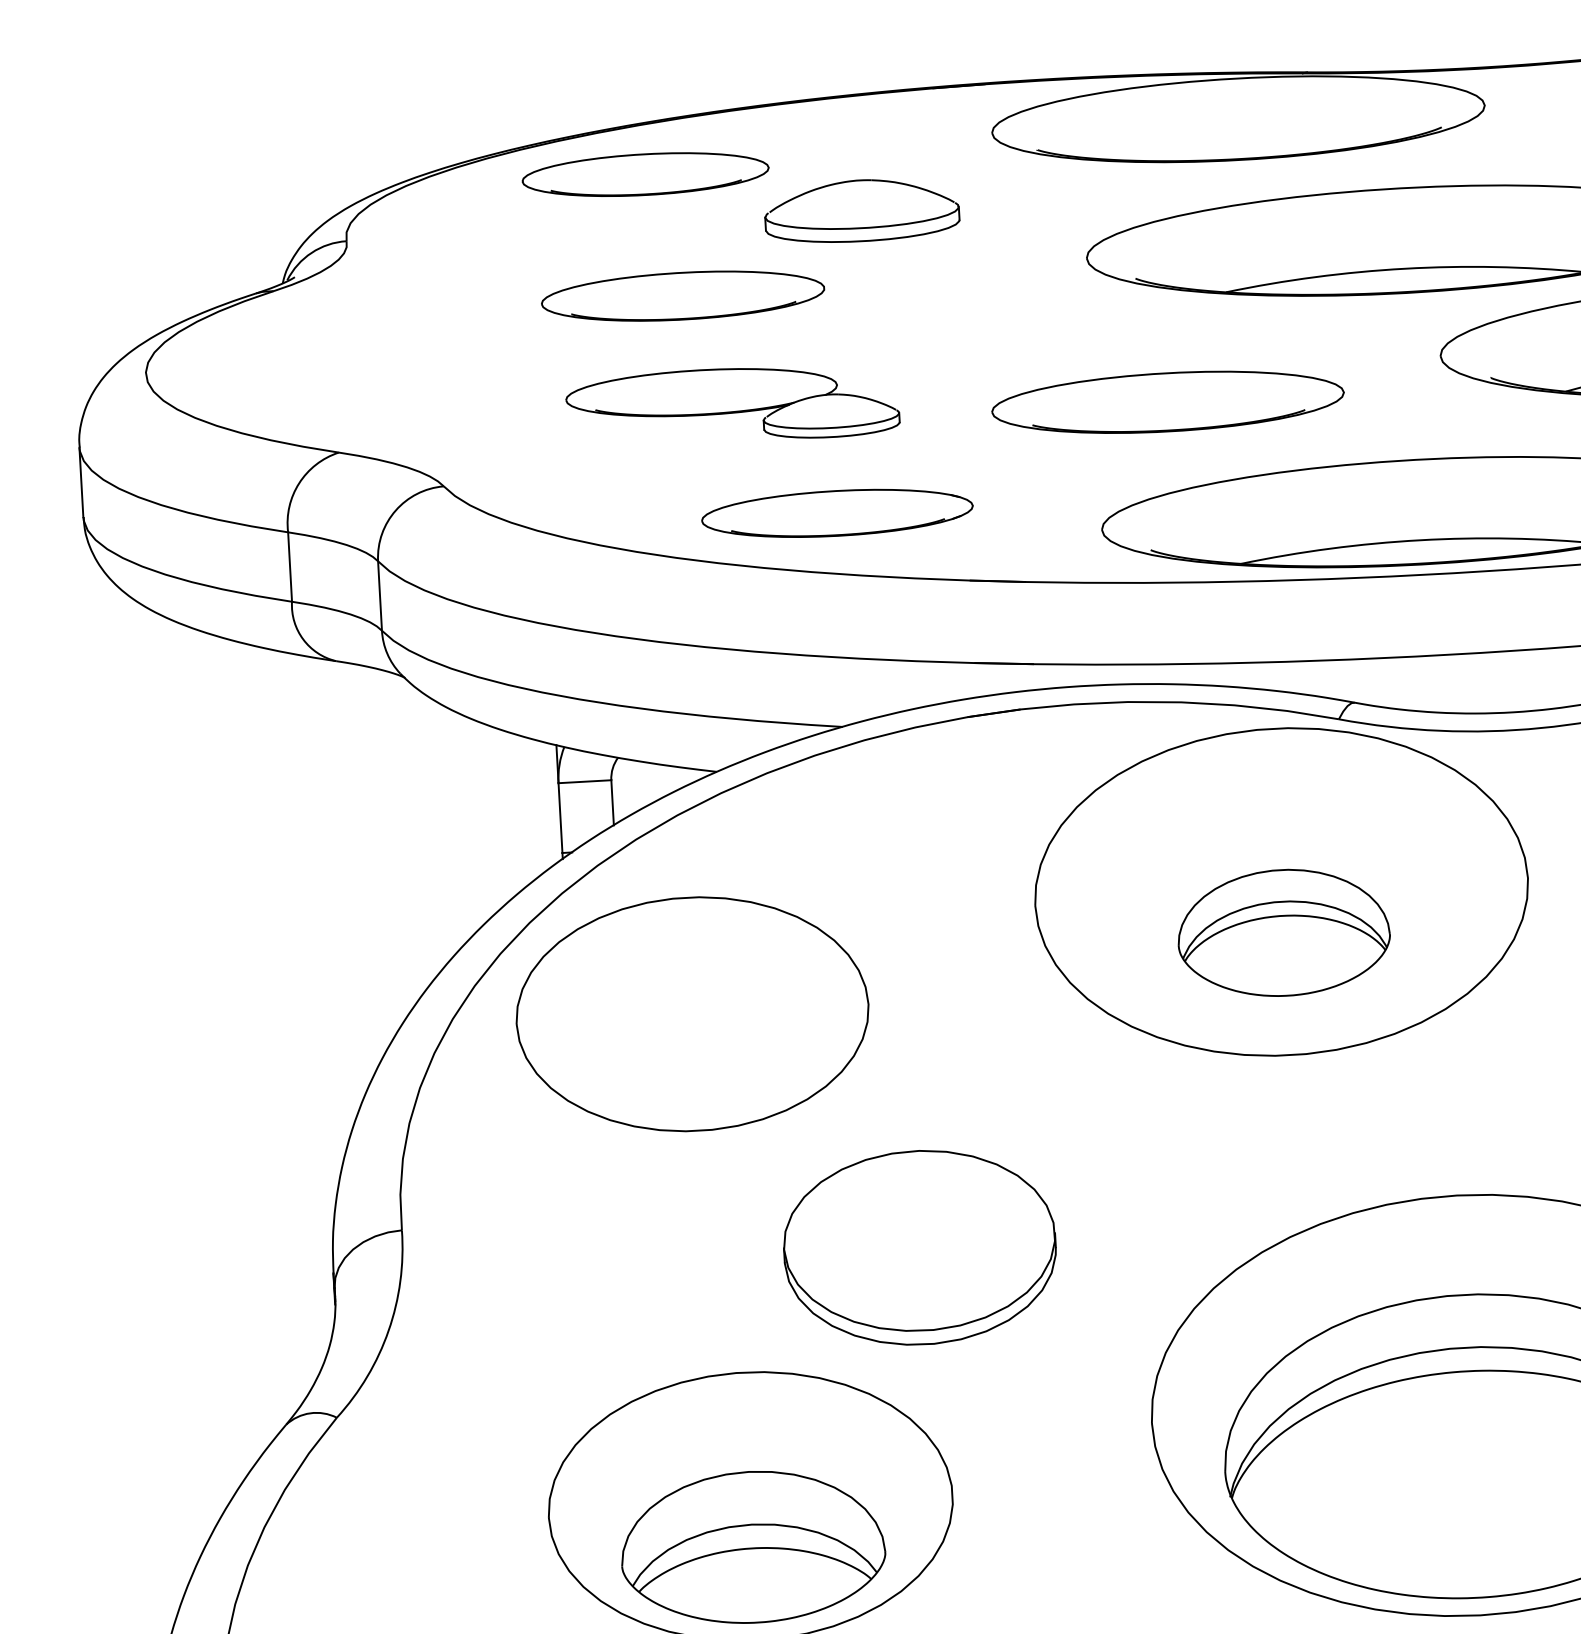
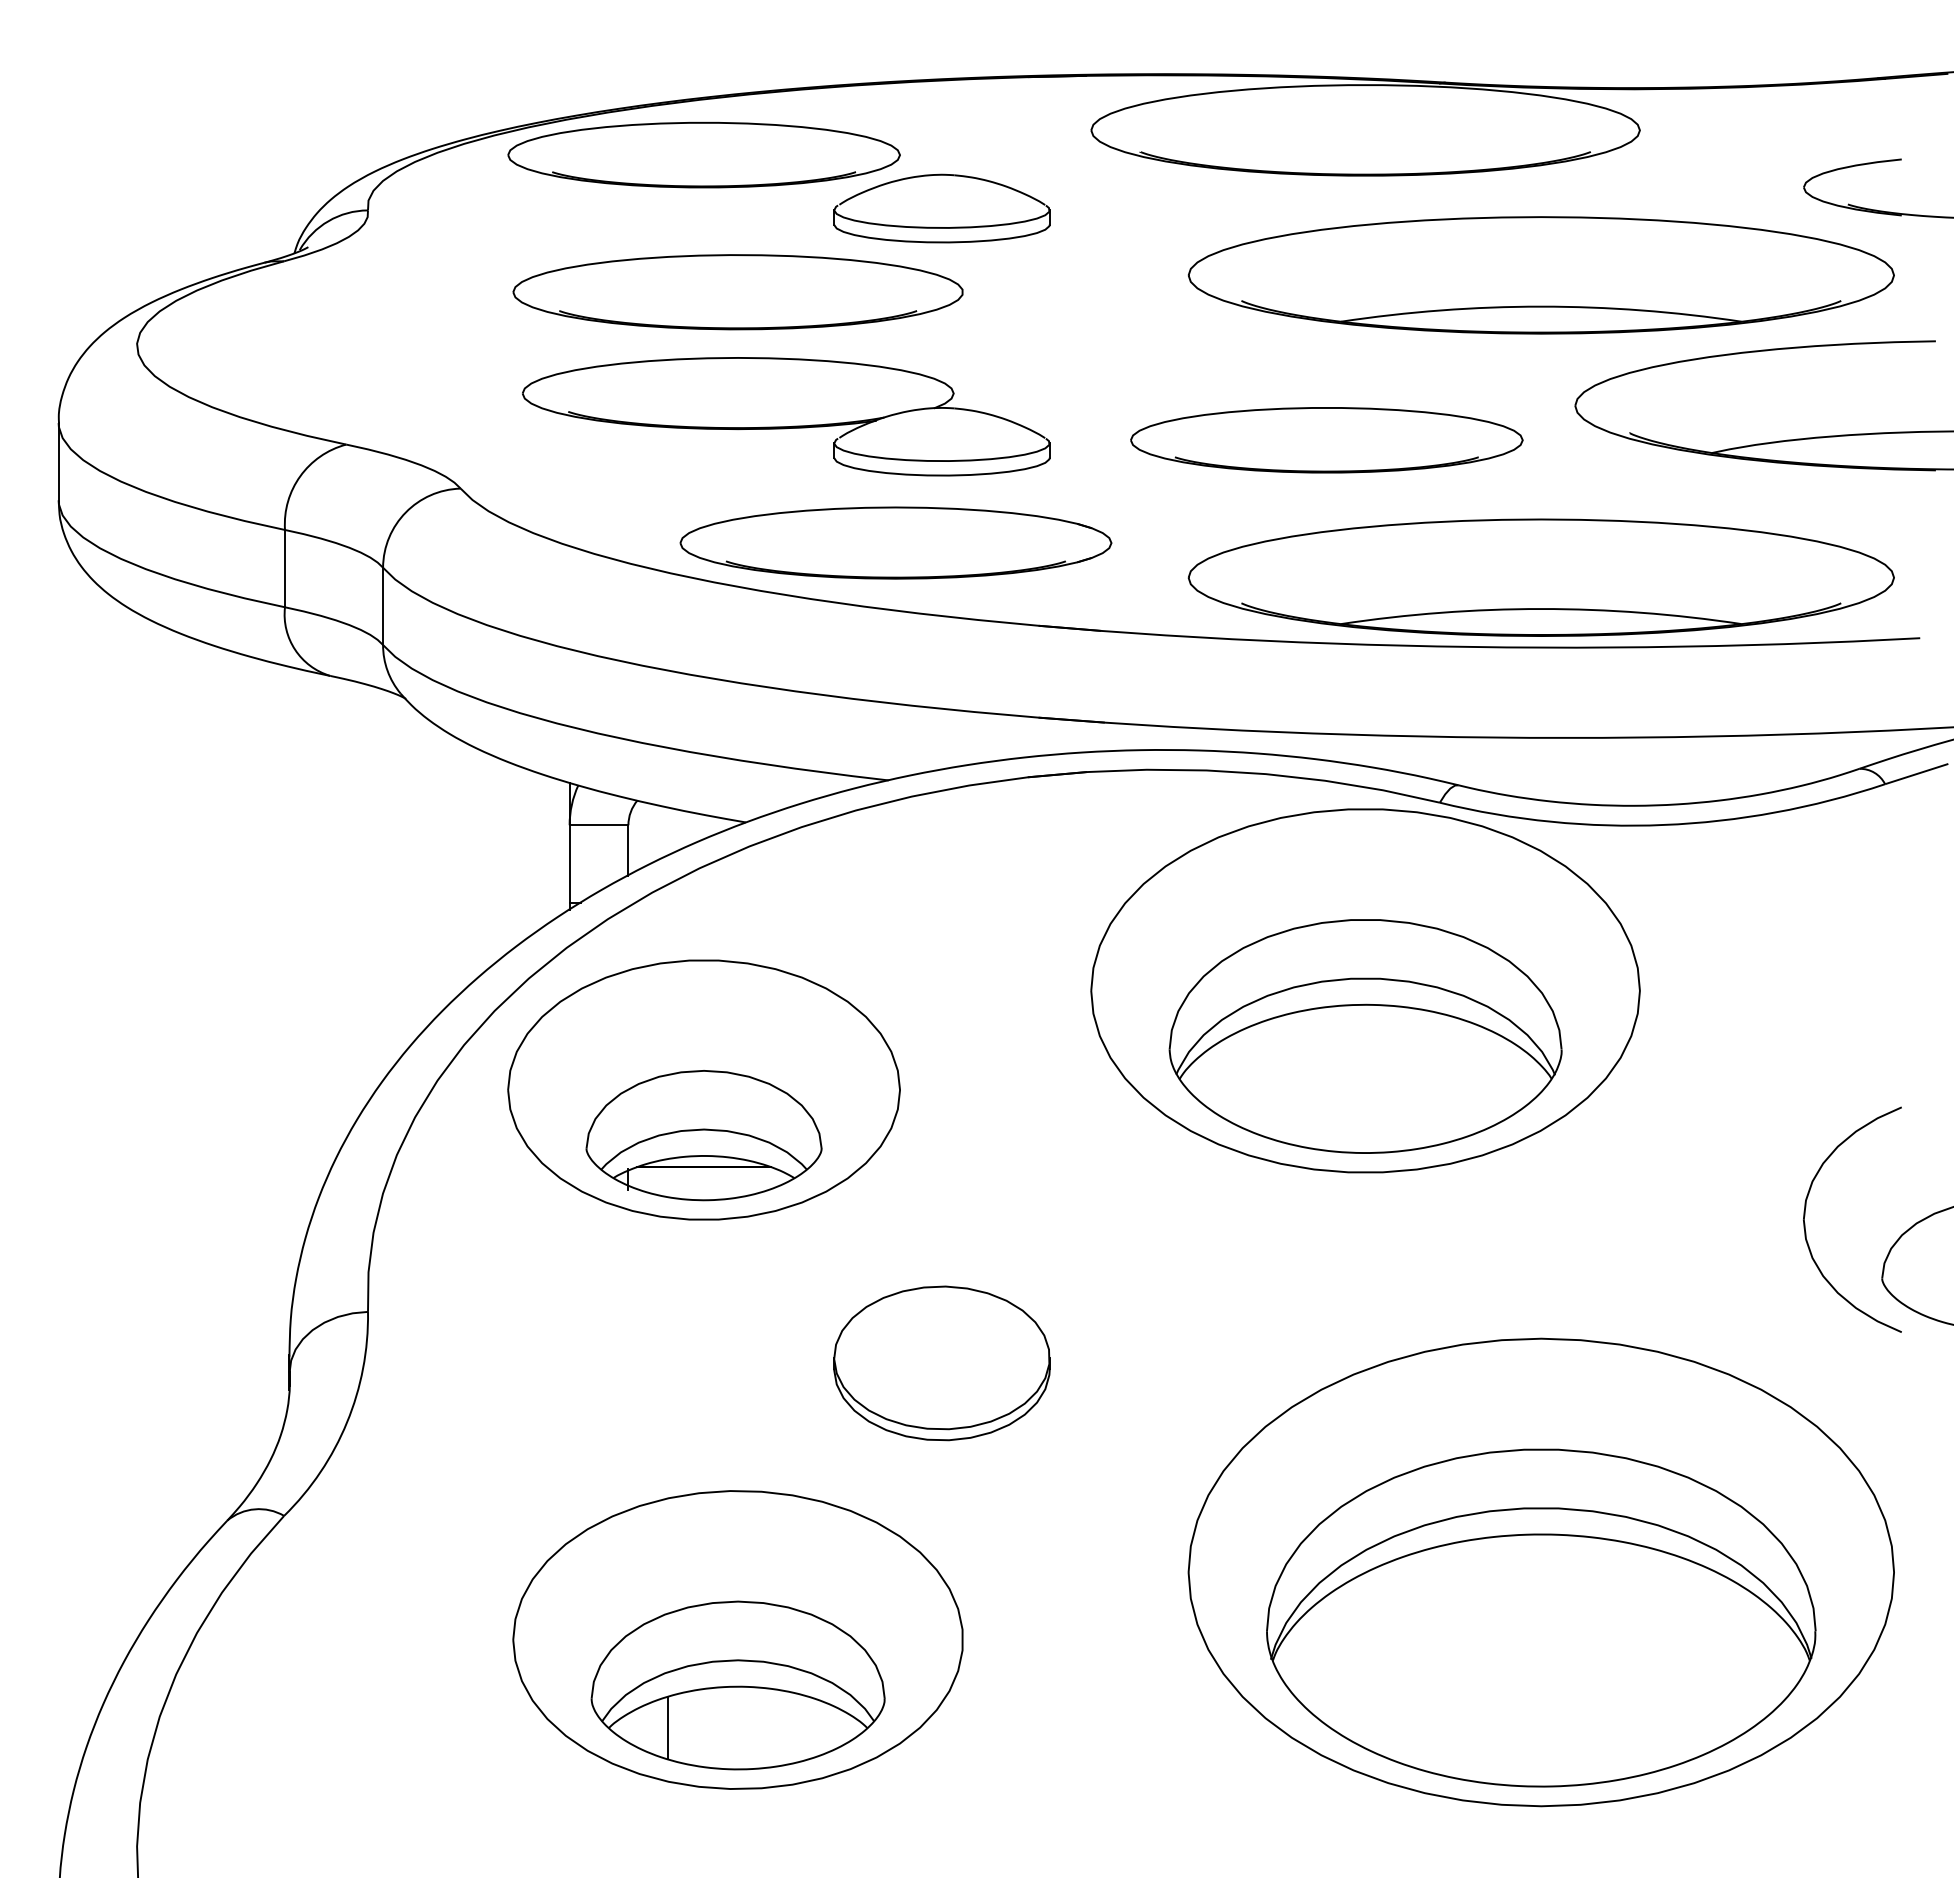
part: (645, 174) -> (703, 154), size x1.43
part: (682, 296) -> (737, 292), size x1.43
part: (1167, 402) -> (1326, 440), moved
part: (732, 405) -> (786, 416), size x1.43
part: (836, 512) -> (895, 542), size x1.43
part: (1283, 932) -> (1365, 1036), size x1.67
part: (694, 1055) -> (703, 1135), added
part: (919, 1247) -> (941, 1363), size x0.71
line: (691, 1589) -> (667, 1728), added

